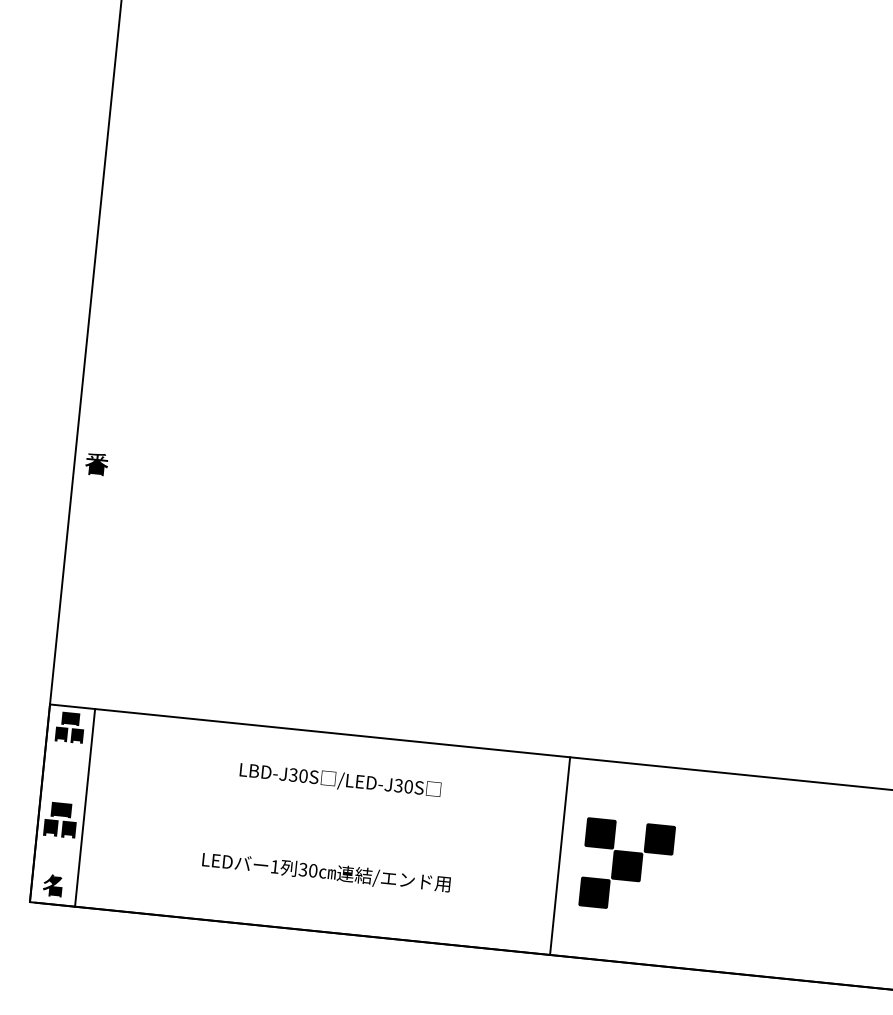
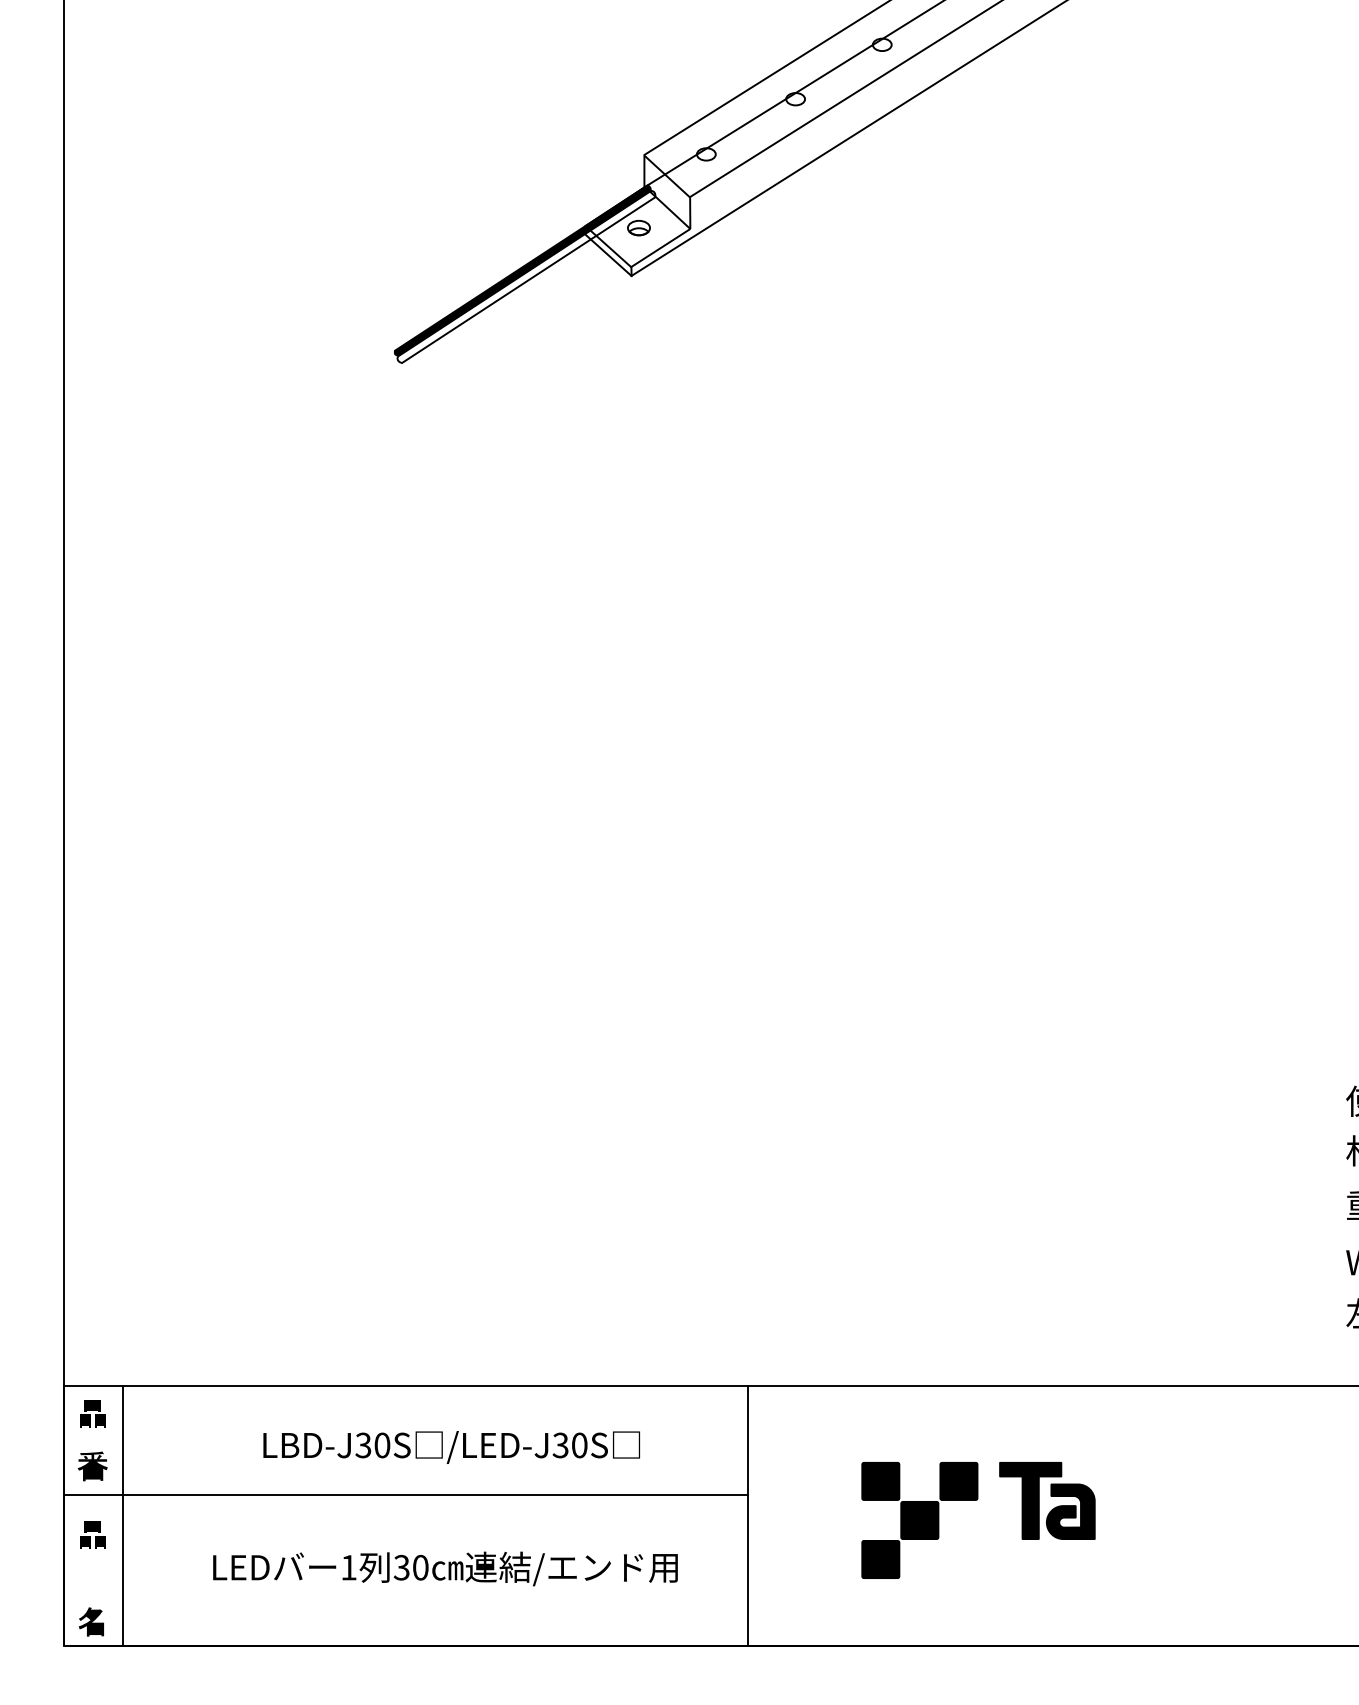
part: (96, 464) -> (92, 1466), moved
part: (69, 727) -> (92, 1413), size x0.71
part: (340, 780) -> (451, 1447), size x1.43
line: (301, 813) -> (405, 1494), added
part: (60, 819) -> (92, 1534), size x0.62
fill: (775, 865) -> (1030, 1500), added
part: (626, 866) -> (919, 1520), moved
part: (326, 872) -> (445, 1568), size x1.43
fill: (805, 877) -> (1070, 1511), added

